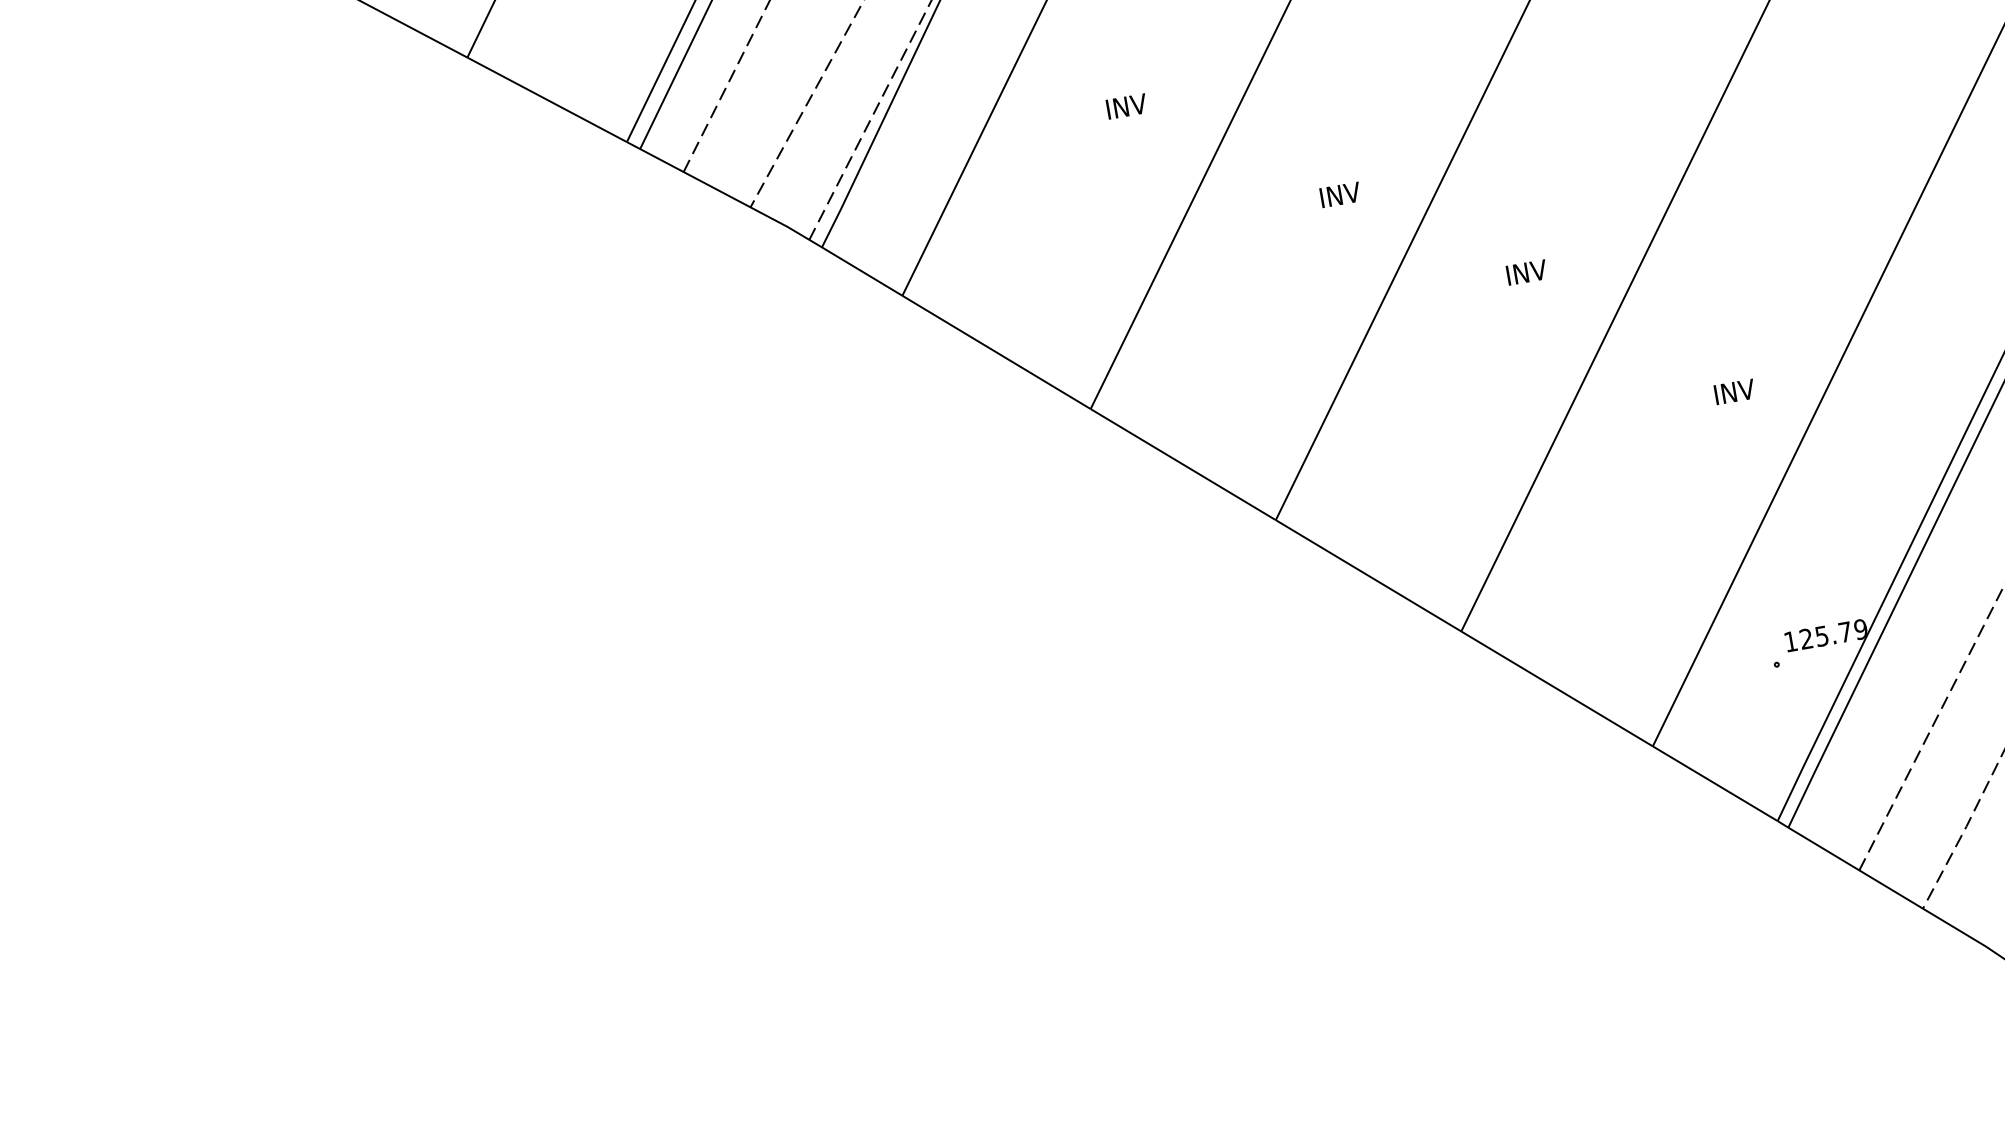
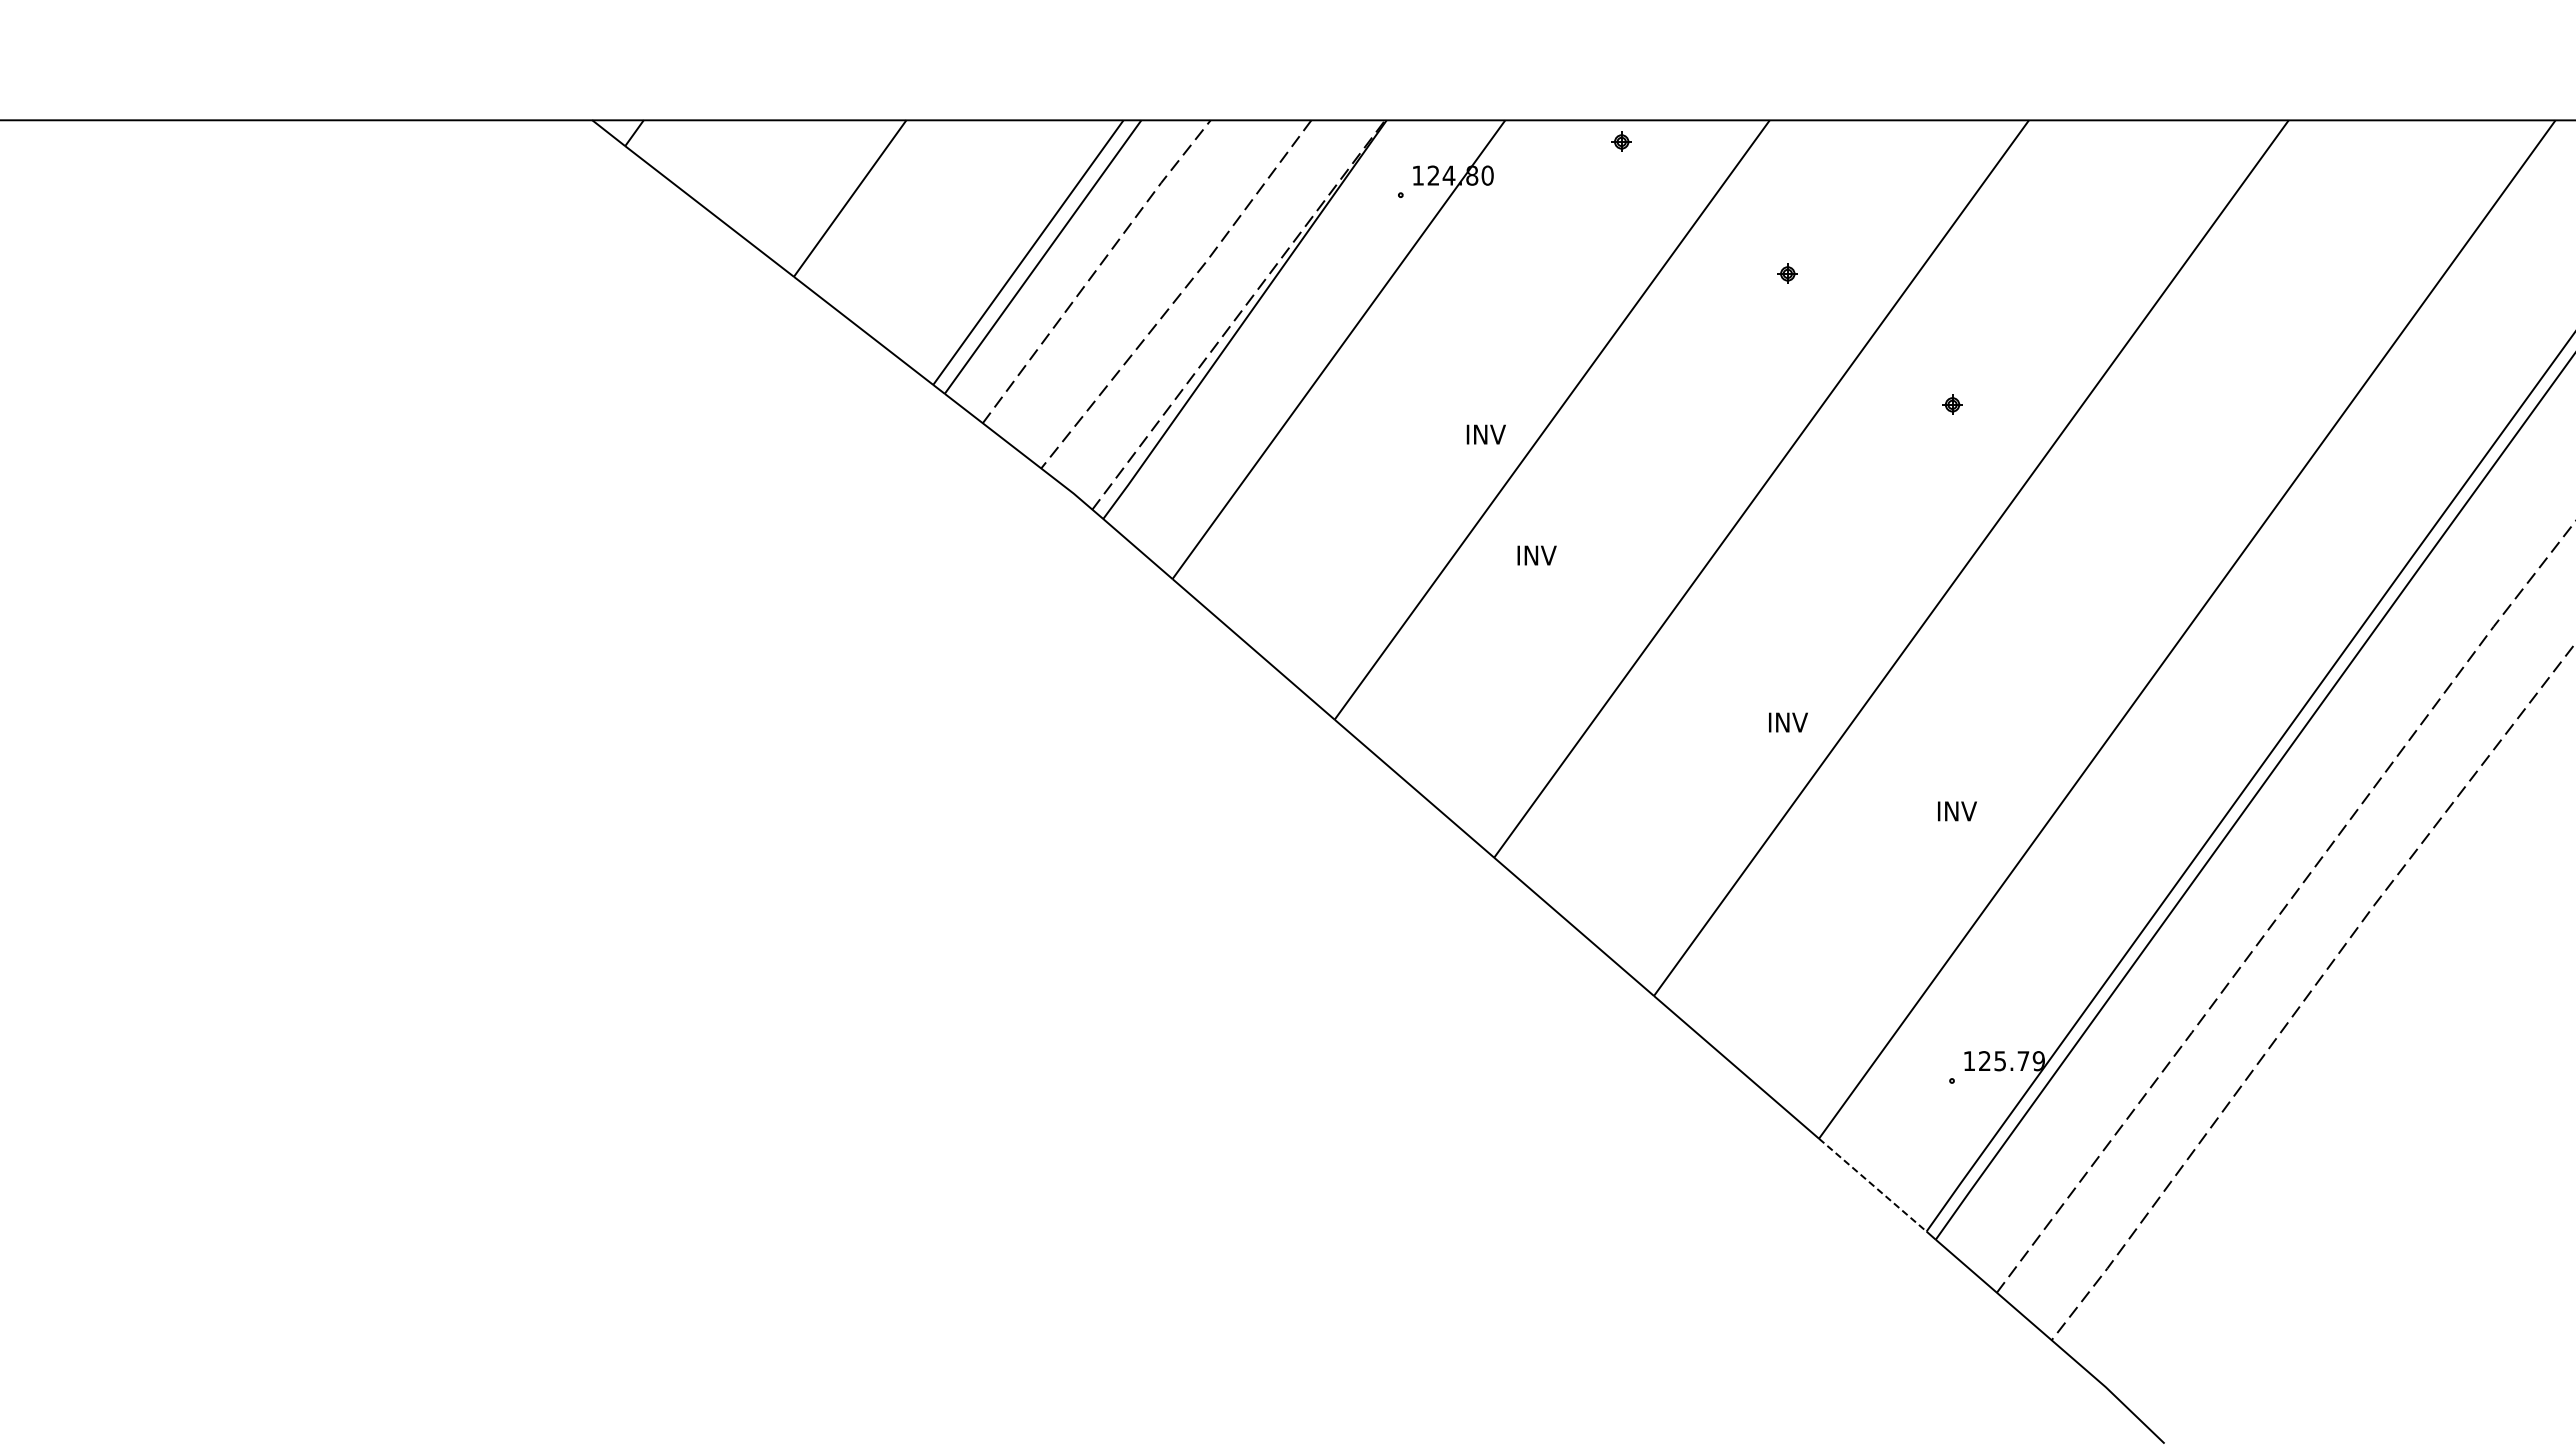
text: (1126, 106) -> (1485, 434), moved
text: (1339, 194) -> (1536, 555), moved
text: (1526, 272) -> (1788, 722), moved
line: (1716, 783) -> (1873, 1185), solid -> dashed

